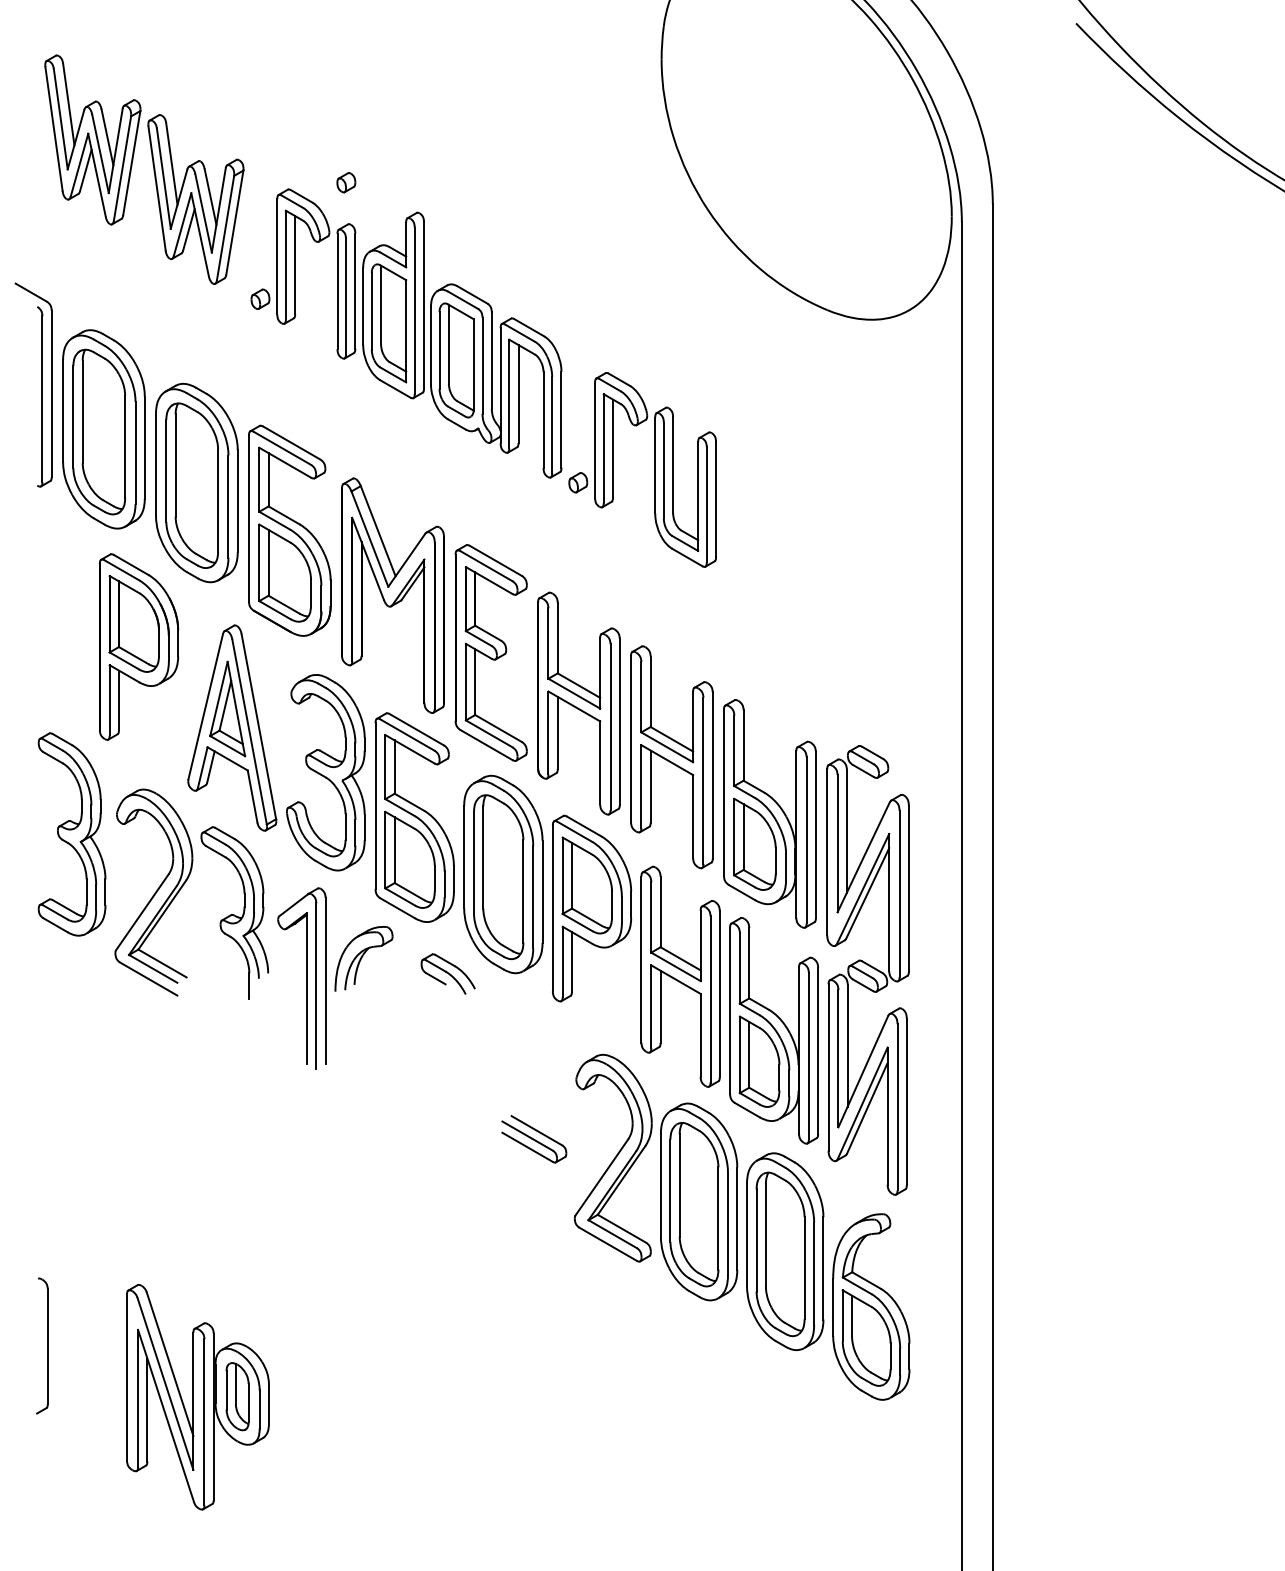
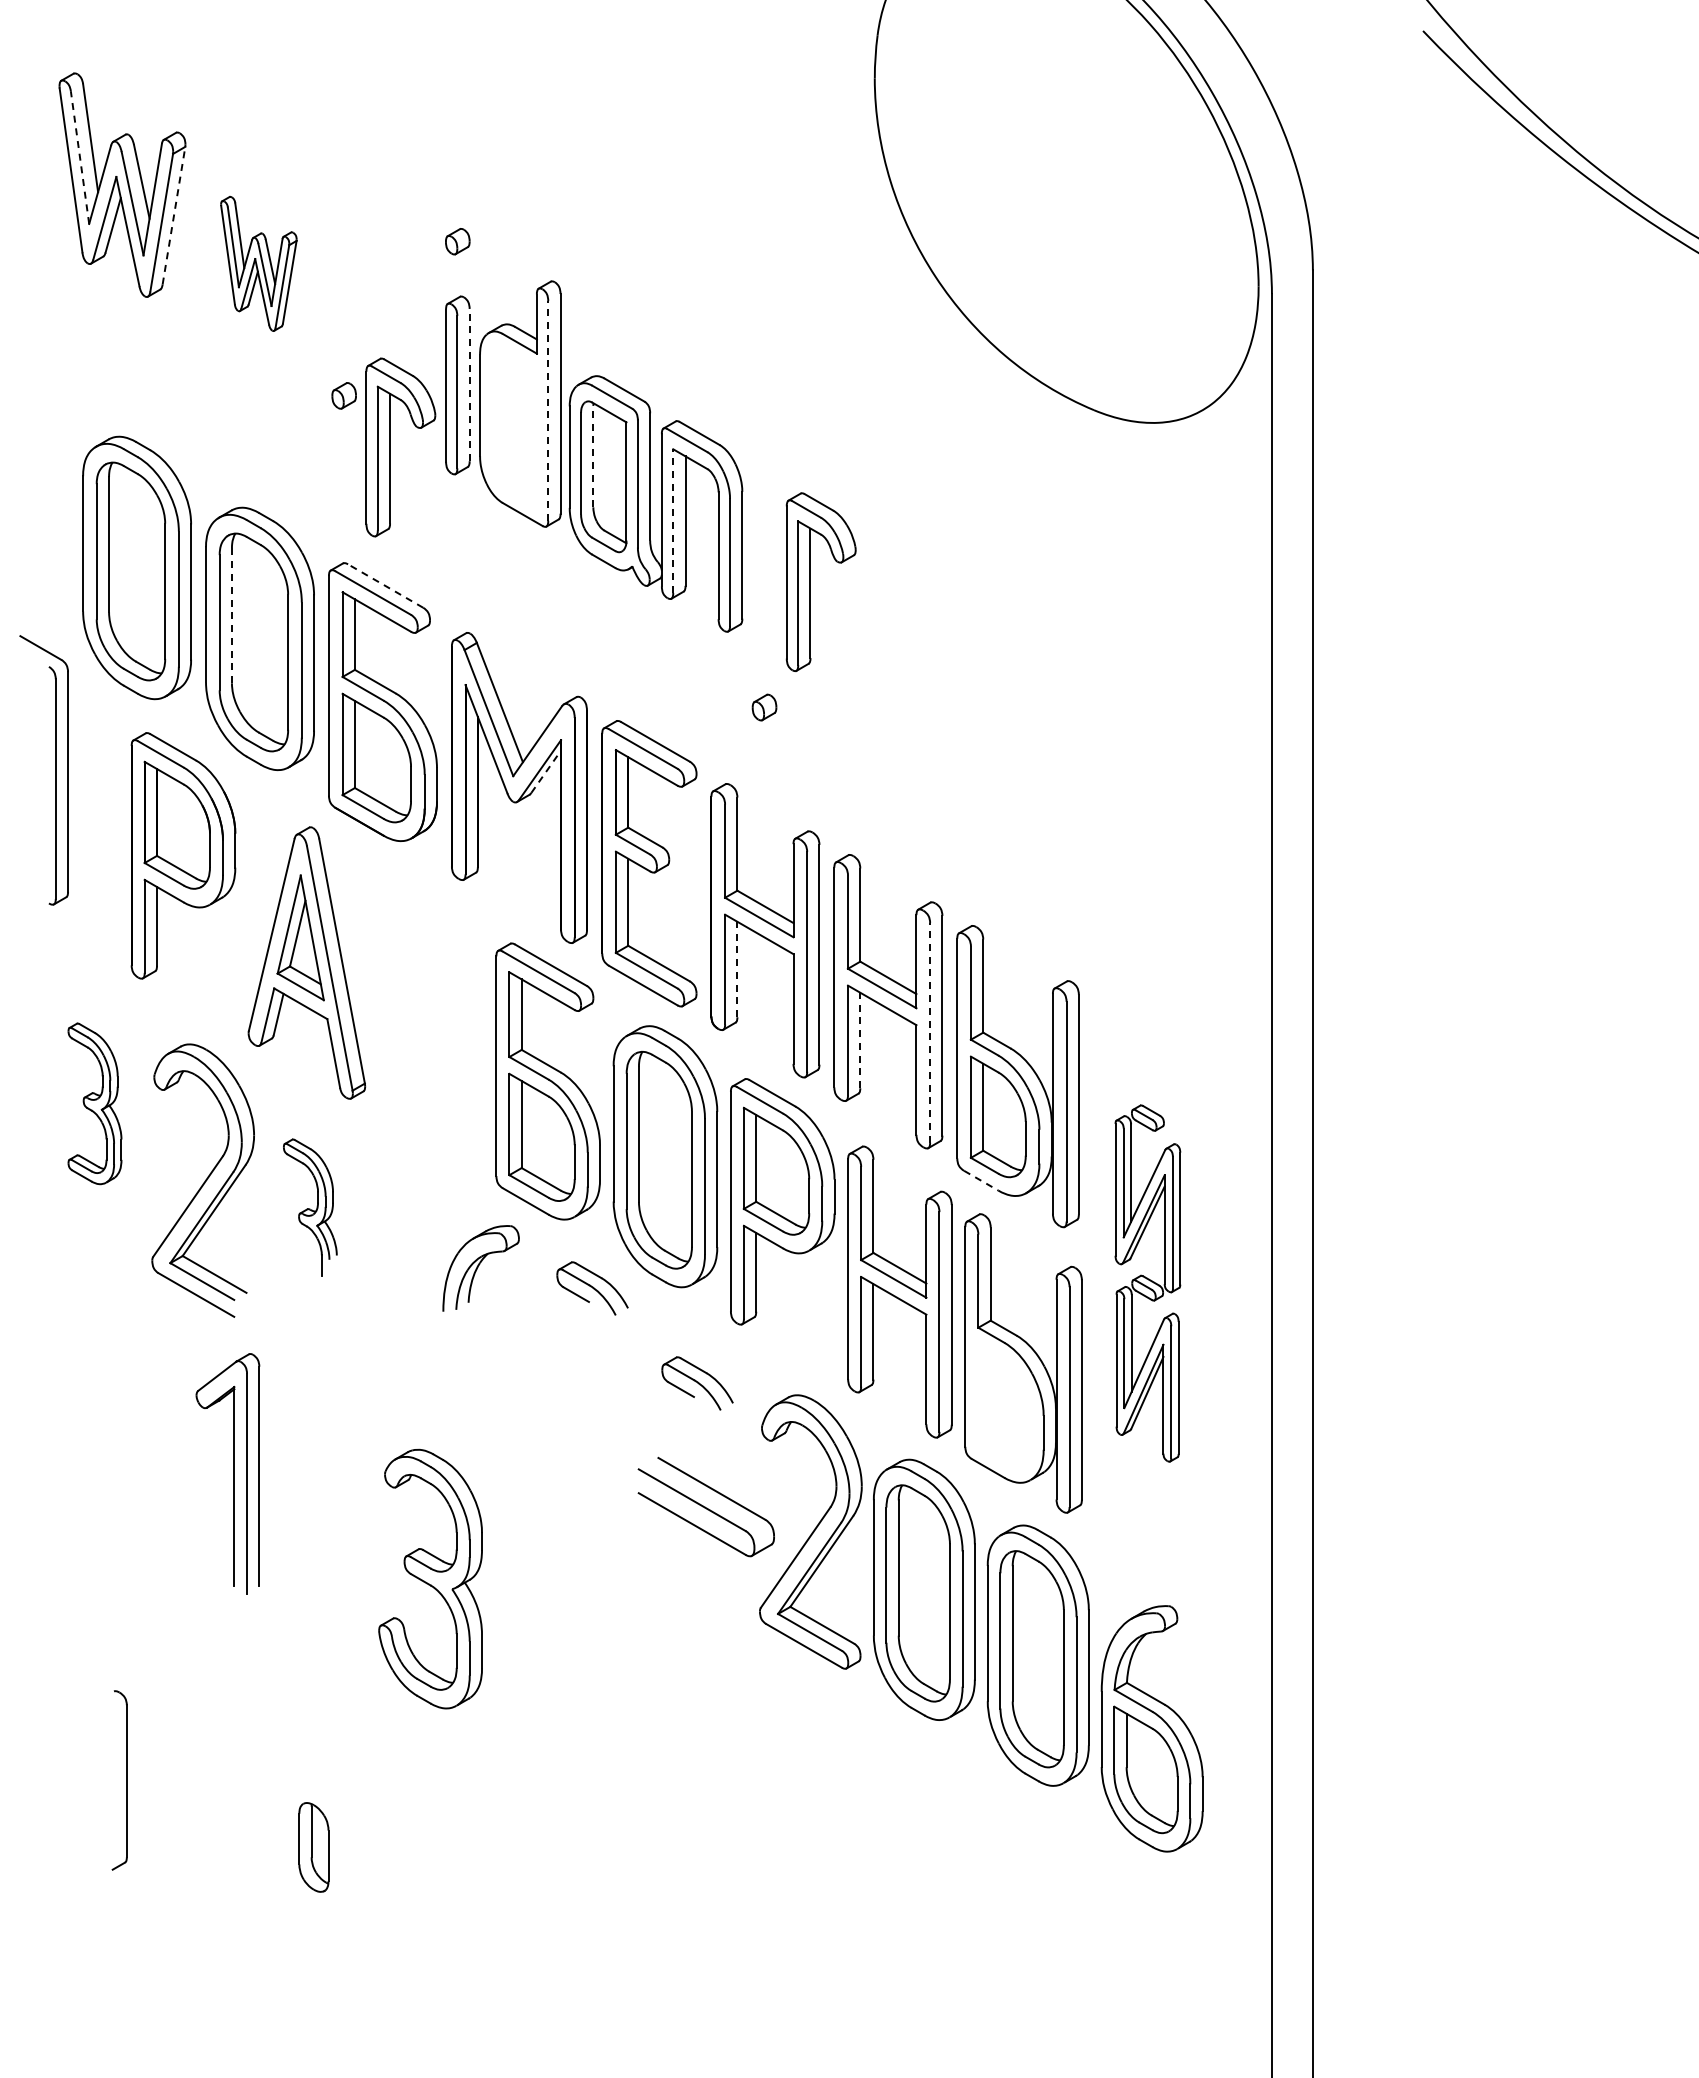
line: (60, 119) -> (79, 157), solid -> dashed
line: (132, 162) -> (174, 215), solid -> dashed
part: (195, 199) -> (258, 263), size x0.6
part: (295, 256) -> (390, 447), moved
line: (355, 290) -> (469, 384), solid -> dashed
line: (414, 310) -> (548, 410), solid -> dashed
part: (388, 323) -> (513, 427), removed
line: (448, 345) -> (593, 456), solid -> dashed
part: (42, 385) -> (55, 770), moved
line: (509, 394) -> (673, 521), solid -> dashed
line: (291, 442) -> (385, 585), solid -> dashed
line: (175, 465) -> (231, 615), solid -> dashed
part: (578, 482) -> (764, 707), moved
part: (673, 487) -> (890, 644), removed
line: (413, 583) -> (546, 771), solid -> dashed
line: (557, 732) -> (737, 969), solid -> dashed
part: (325, 772) -> (430, 1578), moved
line: (703, 780) -> (930, 1032), solid -> dashed
line: (650, 786) -> (860, 1040), solid -> dashed
part: (71, 834) -> (94, 1103), size x0.6
line: (742, 892) -> (981, 1180), solid -> dashed
part: (235, 912) -> (310, 1207), size x0.6
part: (867, 970) -> (1147, 1283), size x0.6
part: (301, 978) -> (227, 1473), moved
part: (527, 1045) -> (697, 1383), added
part: (759, 1061) -> (1004, 1404), removed
part: (534, 1138) -> (706, 1506), size x1.6
part: (47, 1346) -> (126, 1780), moved
part: (197, 1396) -> (261, 1847), removed

